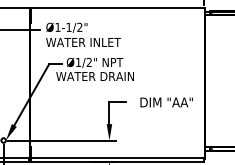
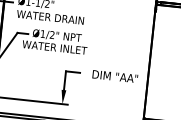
text: (107, 42) -> (69, 19), WATER INLET -> WATER DRAIN
text: (117, 76) -> (75, 49), WATER DRAIN -> WATER INLET

